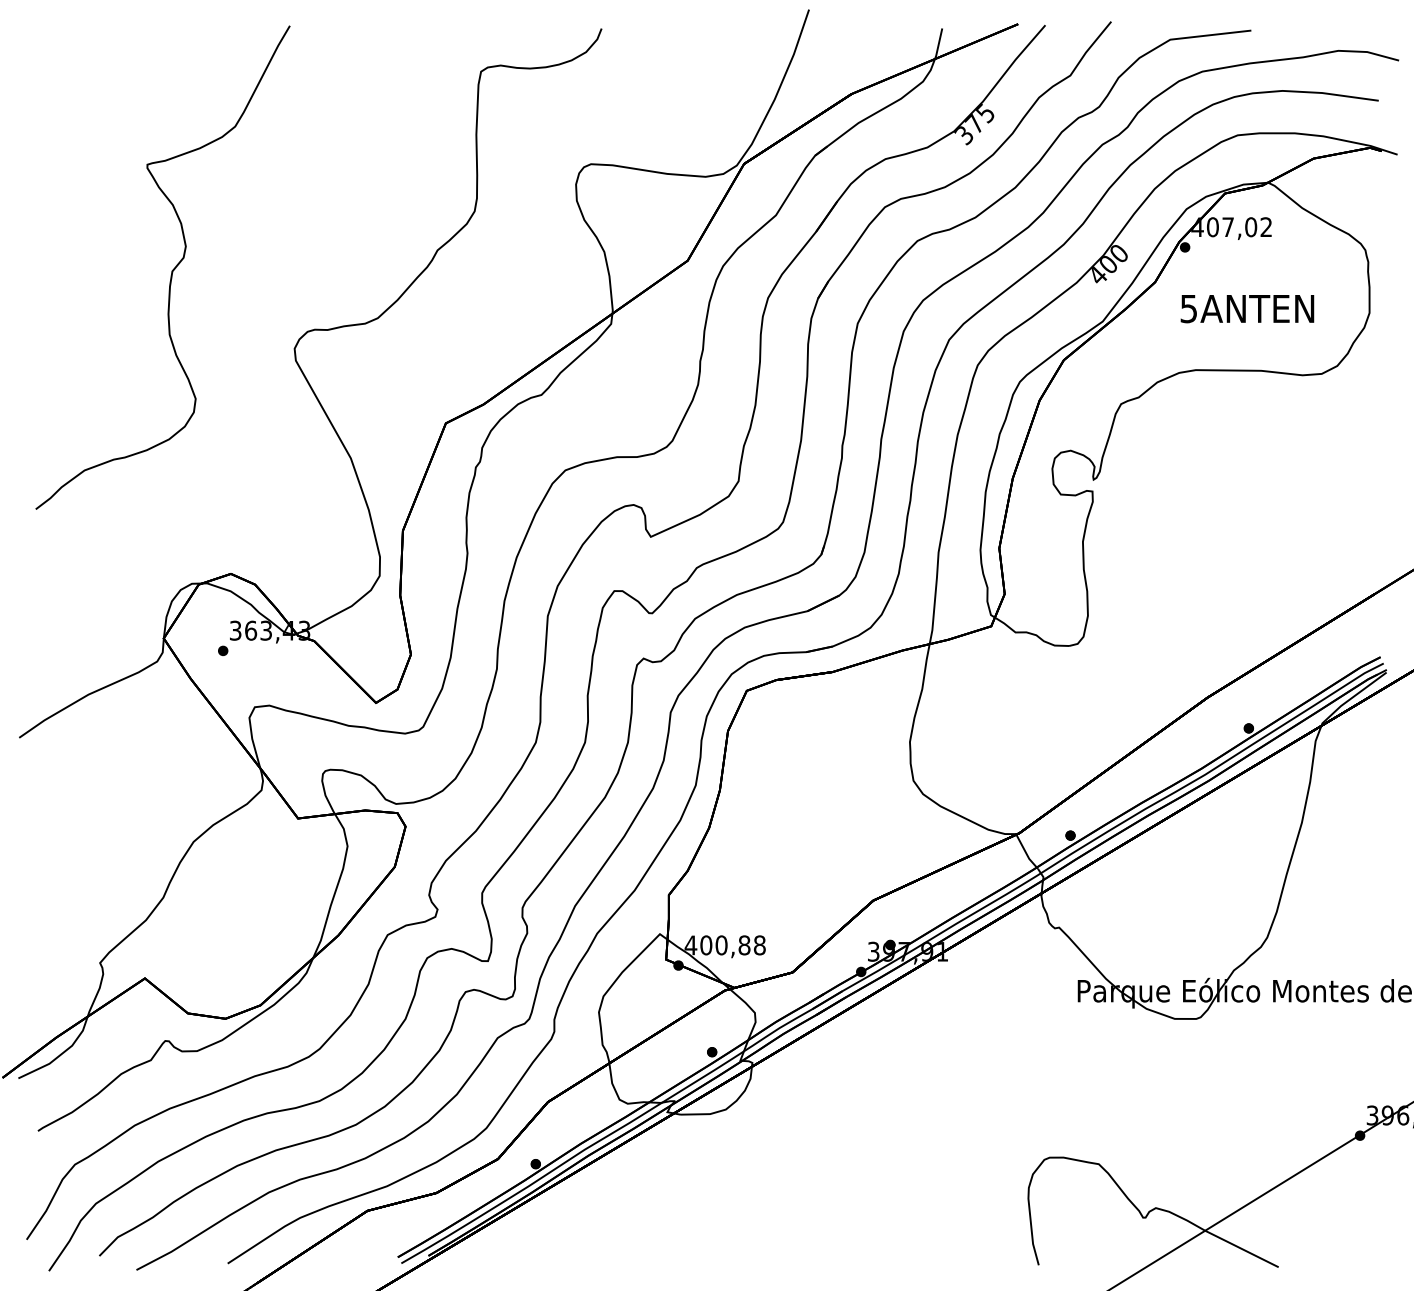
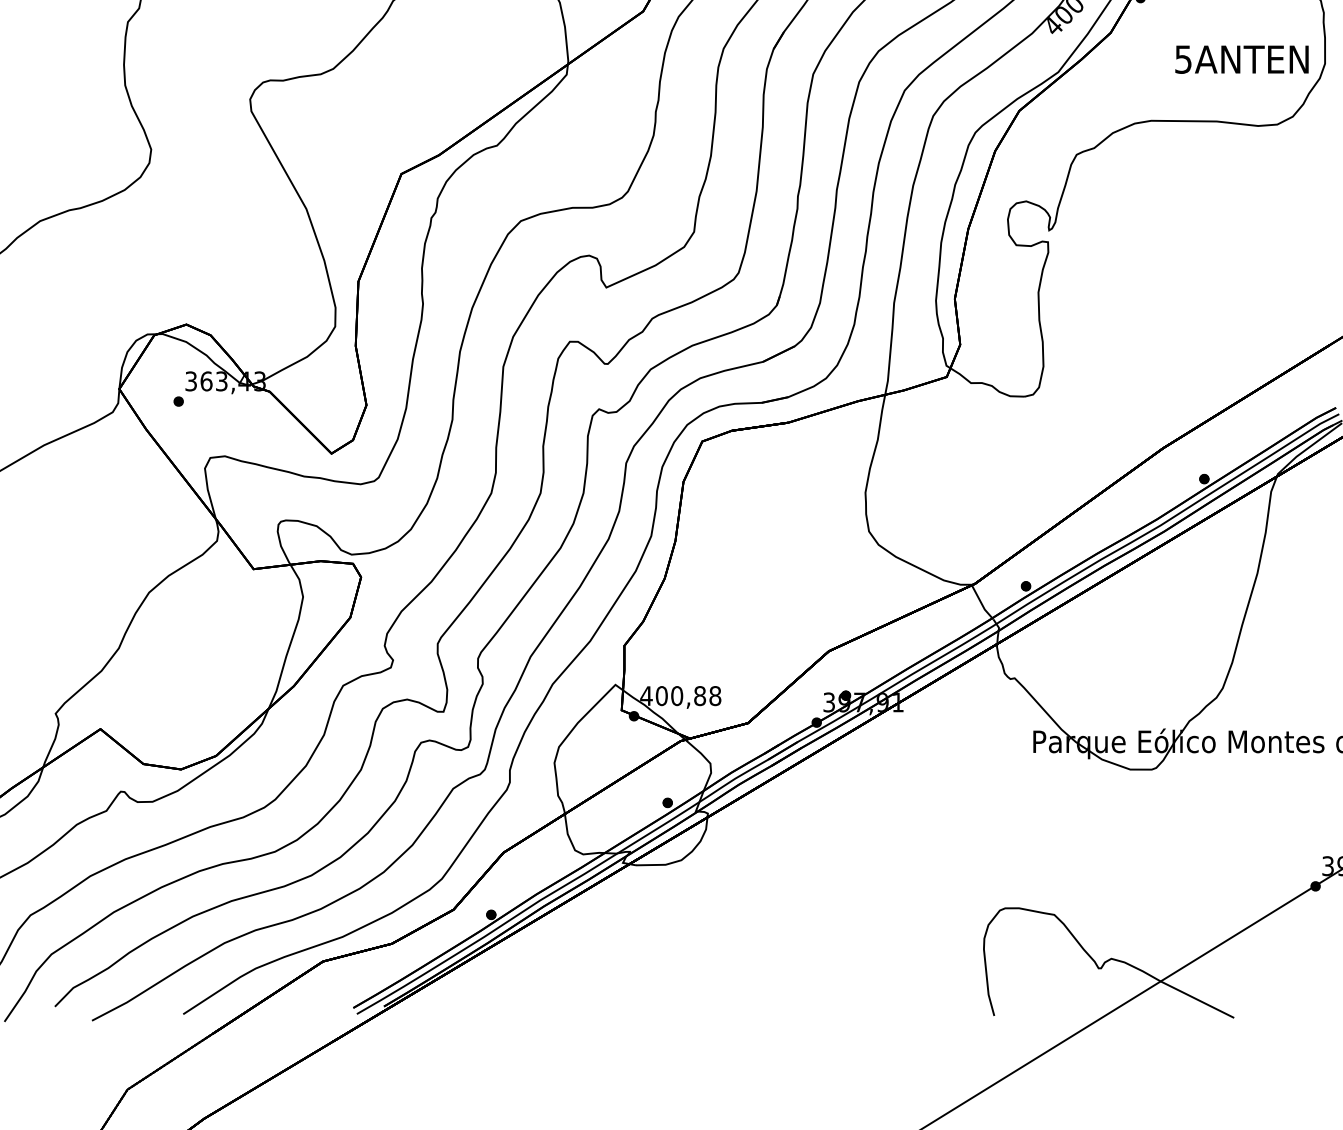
text: (1247, 309) -> (1242, 60), moved

